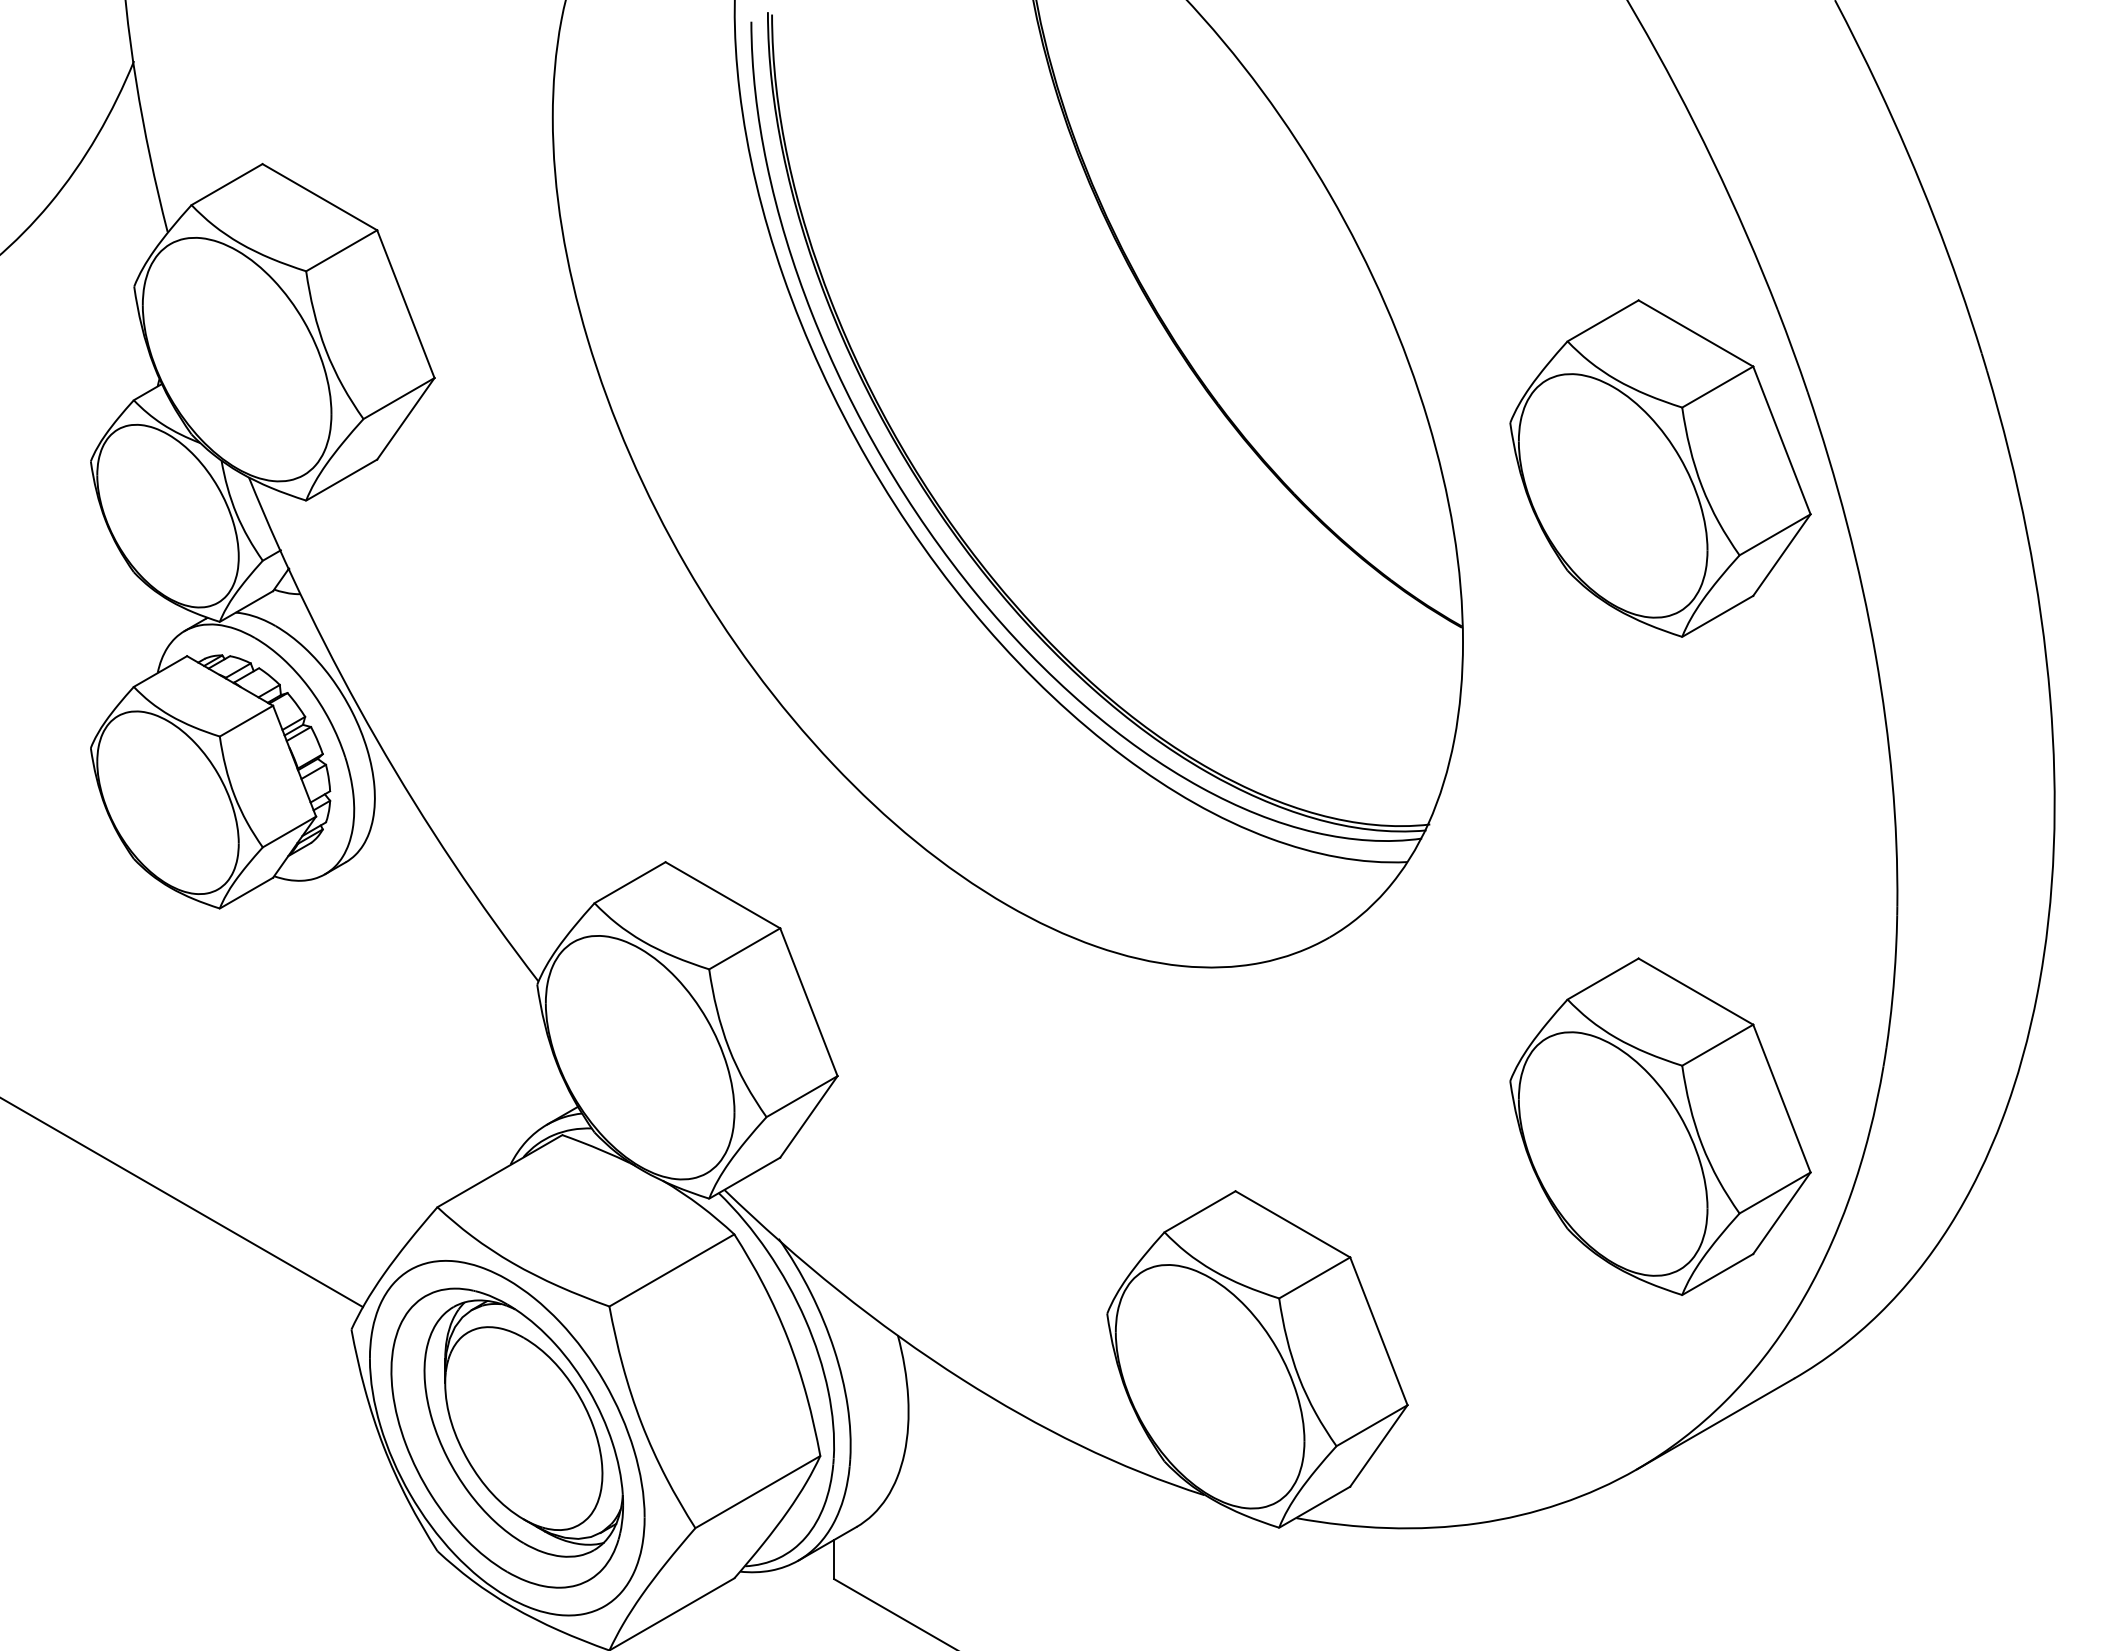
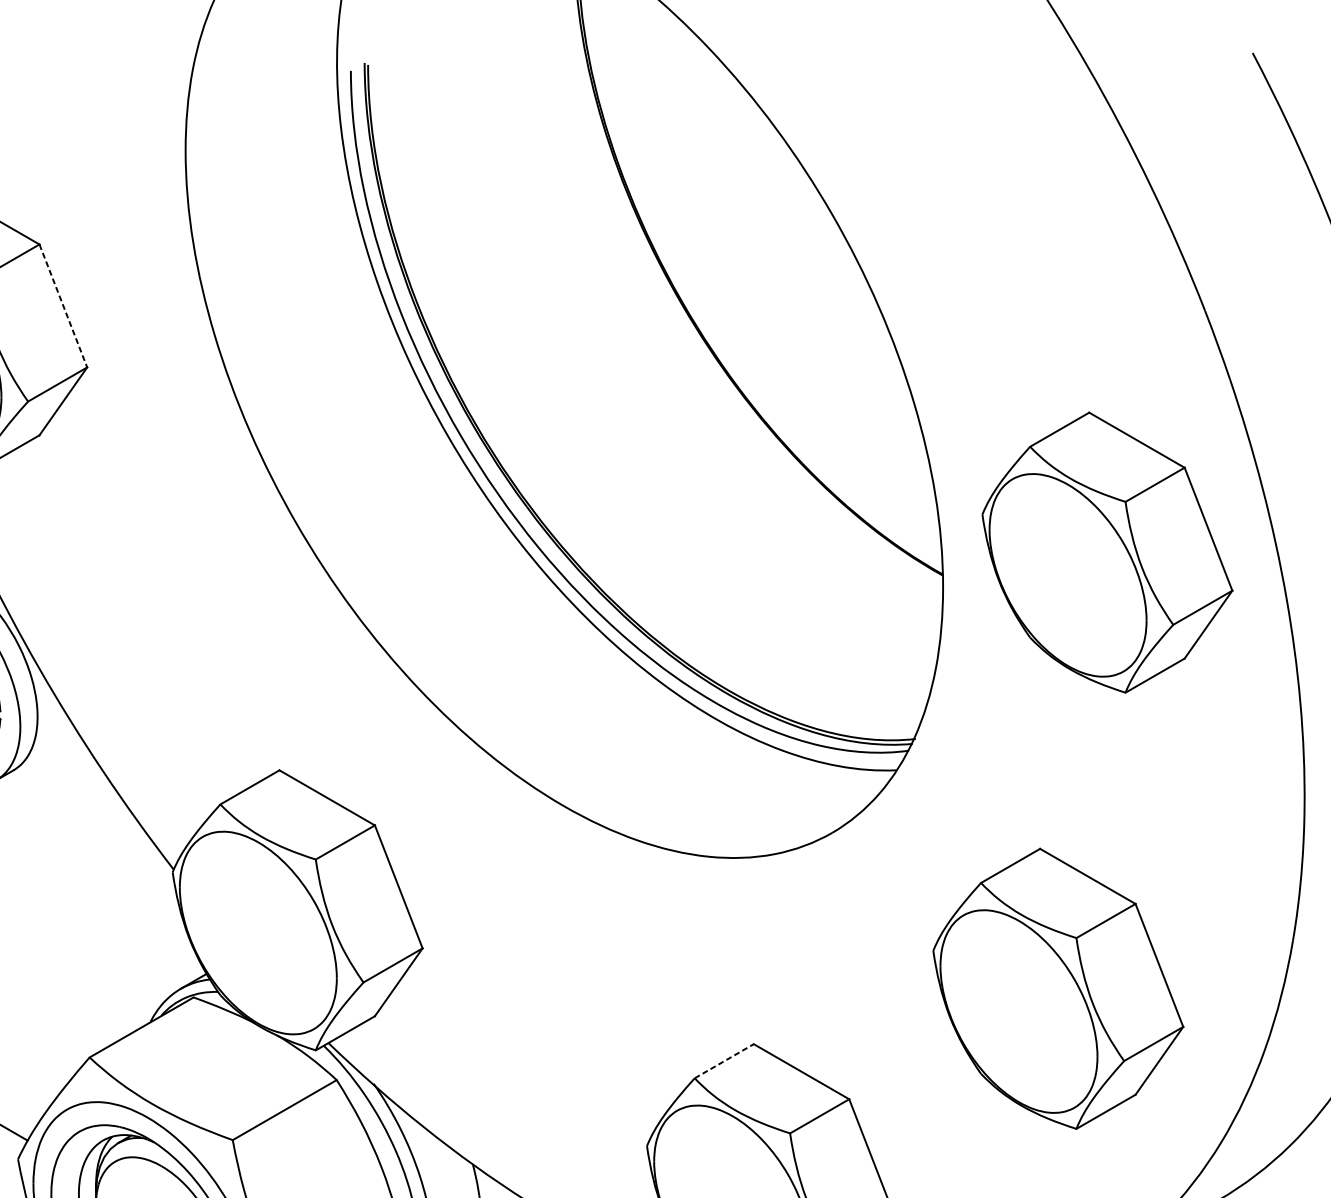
line: (406, 304) -> (63, 306), solid -> dashed
part: (1660, 468) -> (1107, 552), moved
part: (1660, 1126) -> (1058, 988), moved
line: (1200, 1211) -> (724, 1061), solid -> dashed

